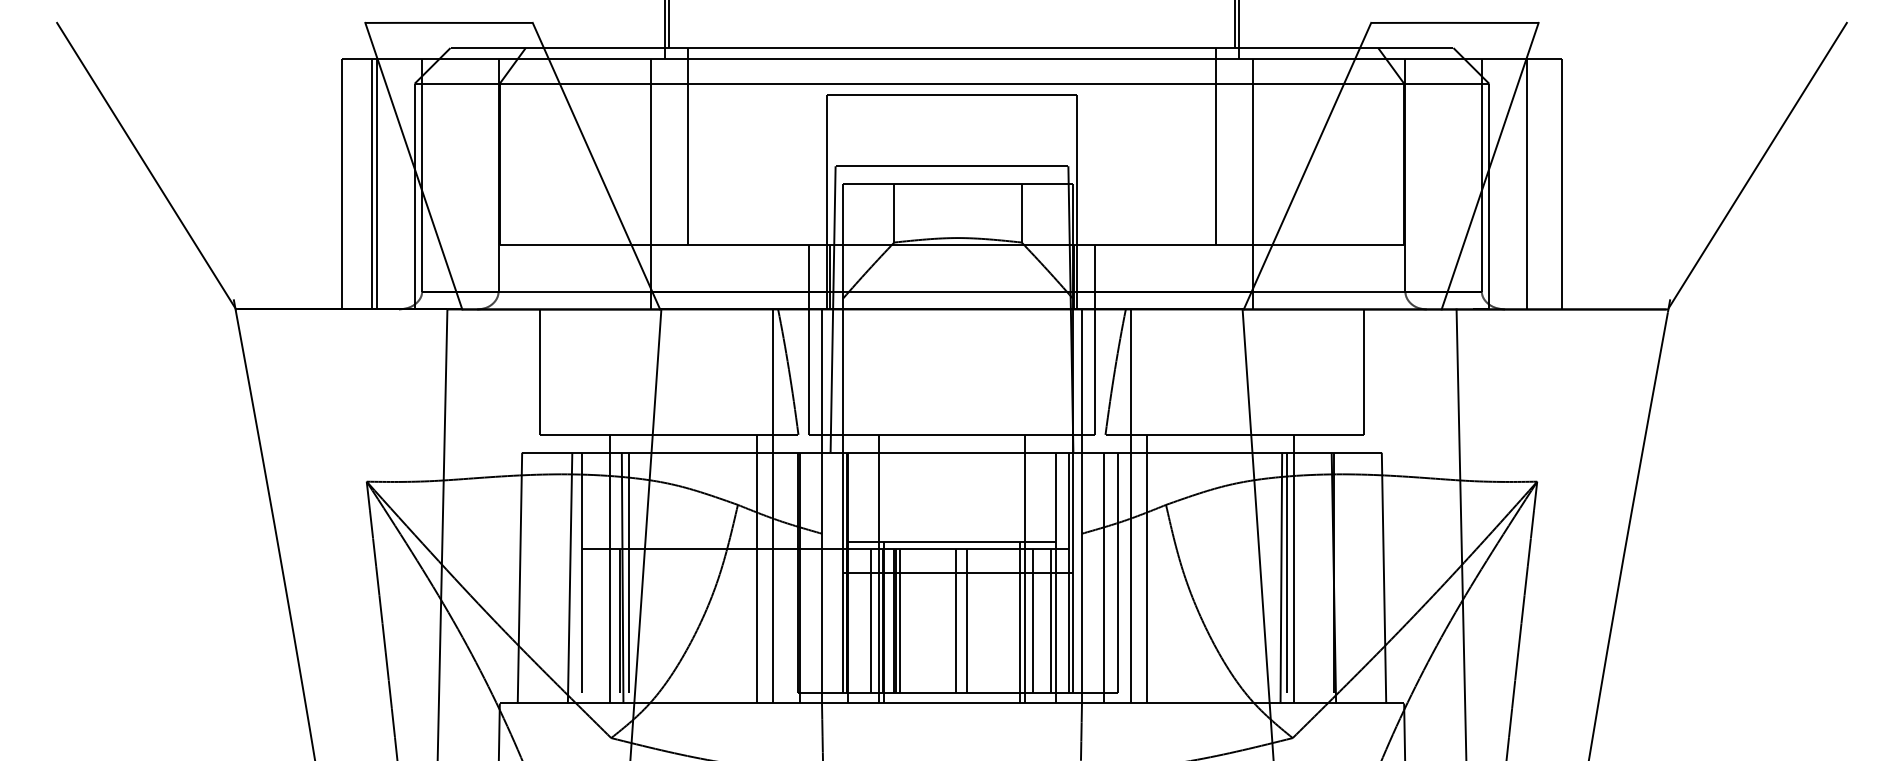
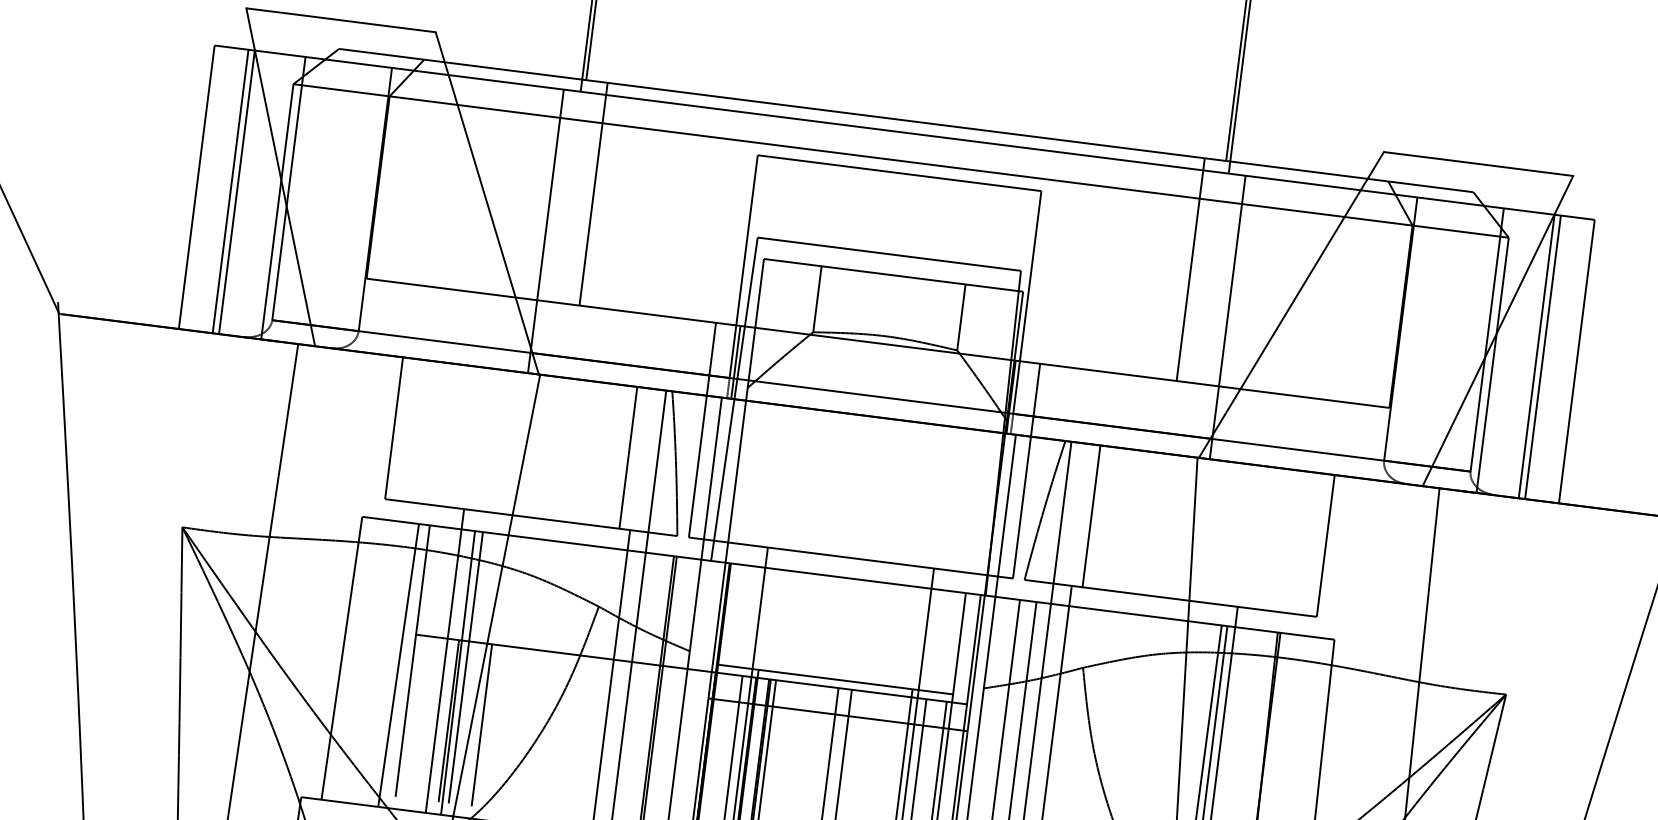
line: (1532, 183) -> (1543, 356), added
line: (747, 371) -> (628, 457), added
line: (1156, 371) -> (1091, 515), added
line: (649, 620) -> (482, 724), added

